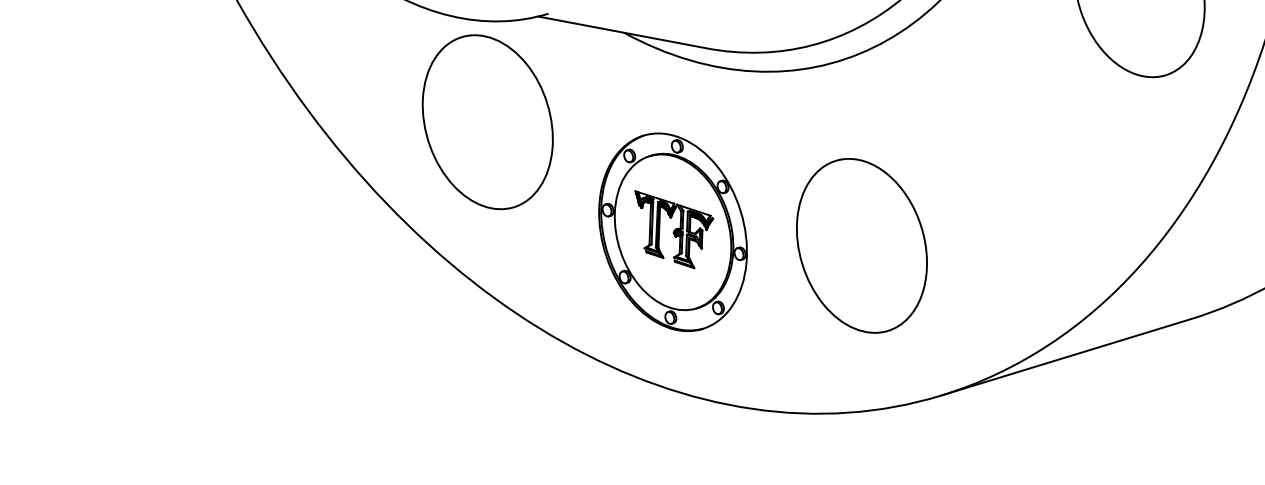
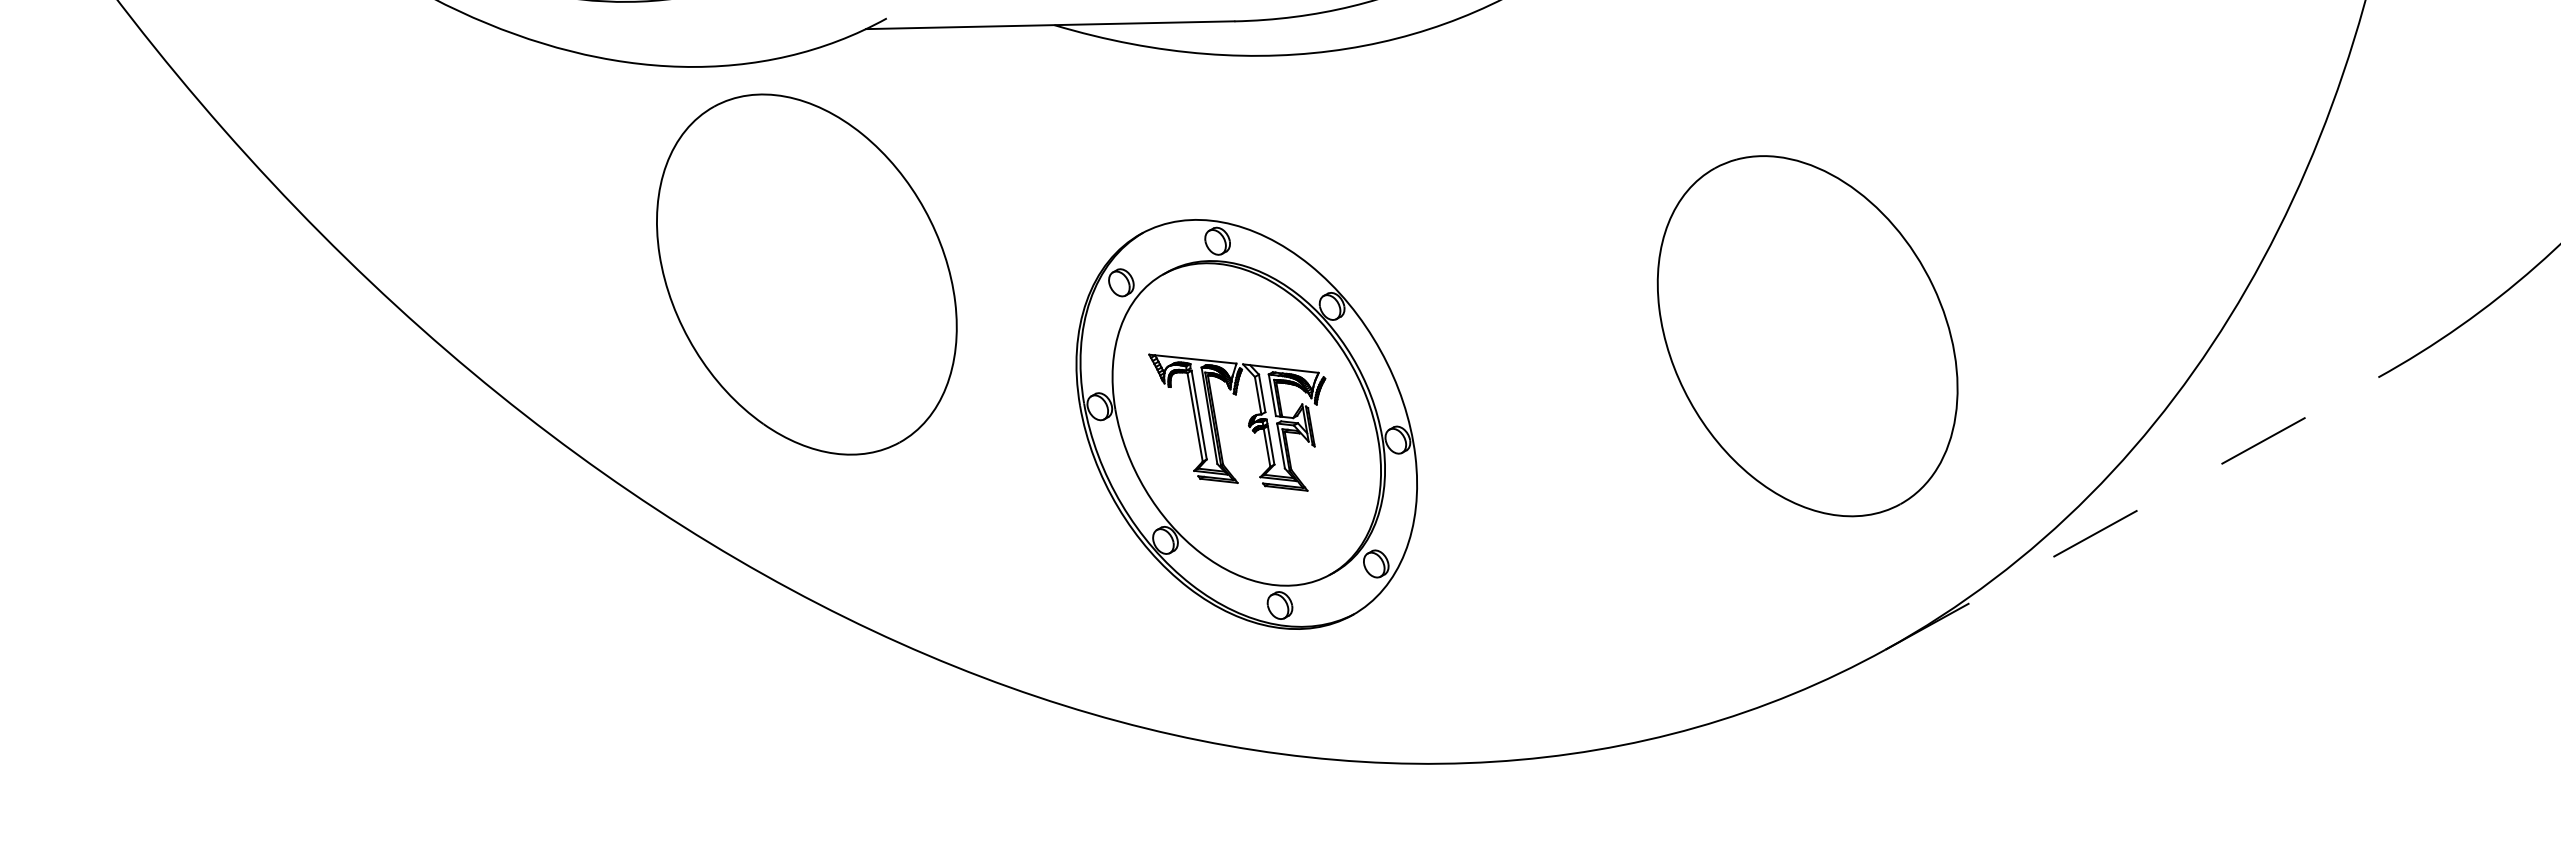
part: (861, 245) -> (1806, 335), moved
line: (1066, 357) -> (2132, 513), solid -> dashed

